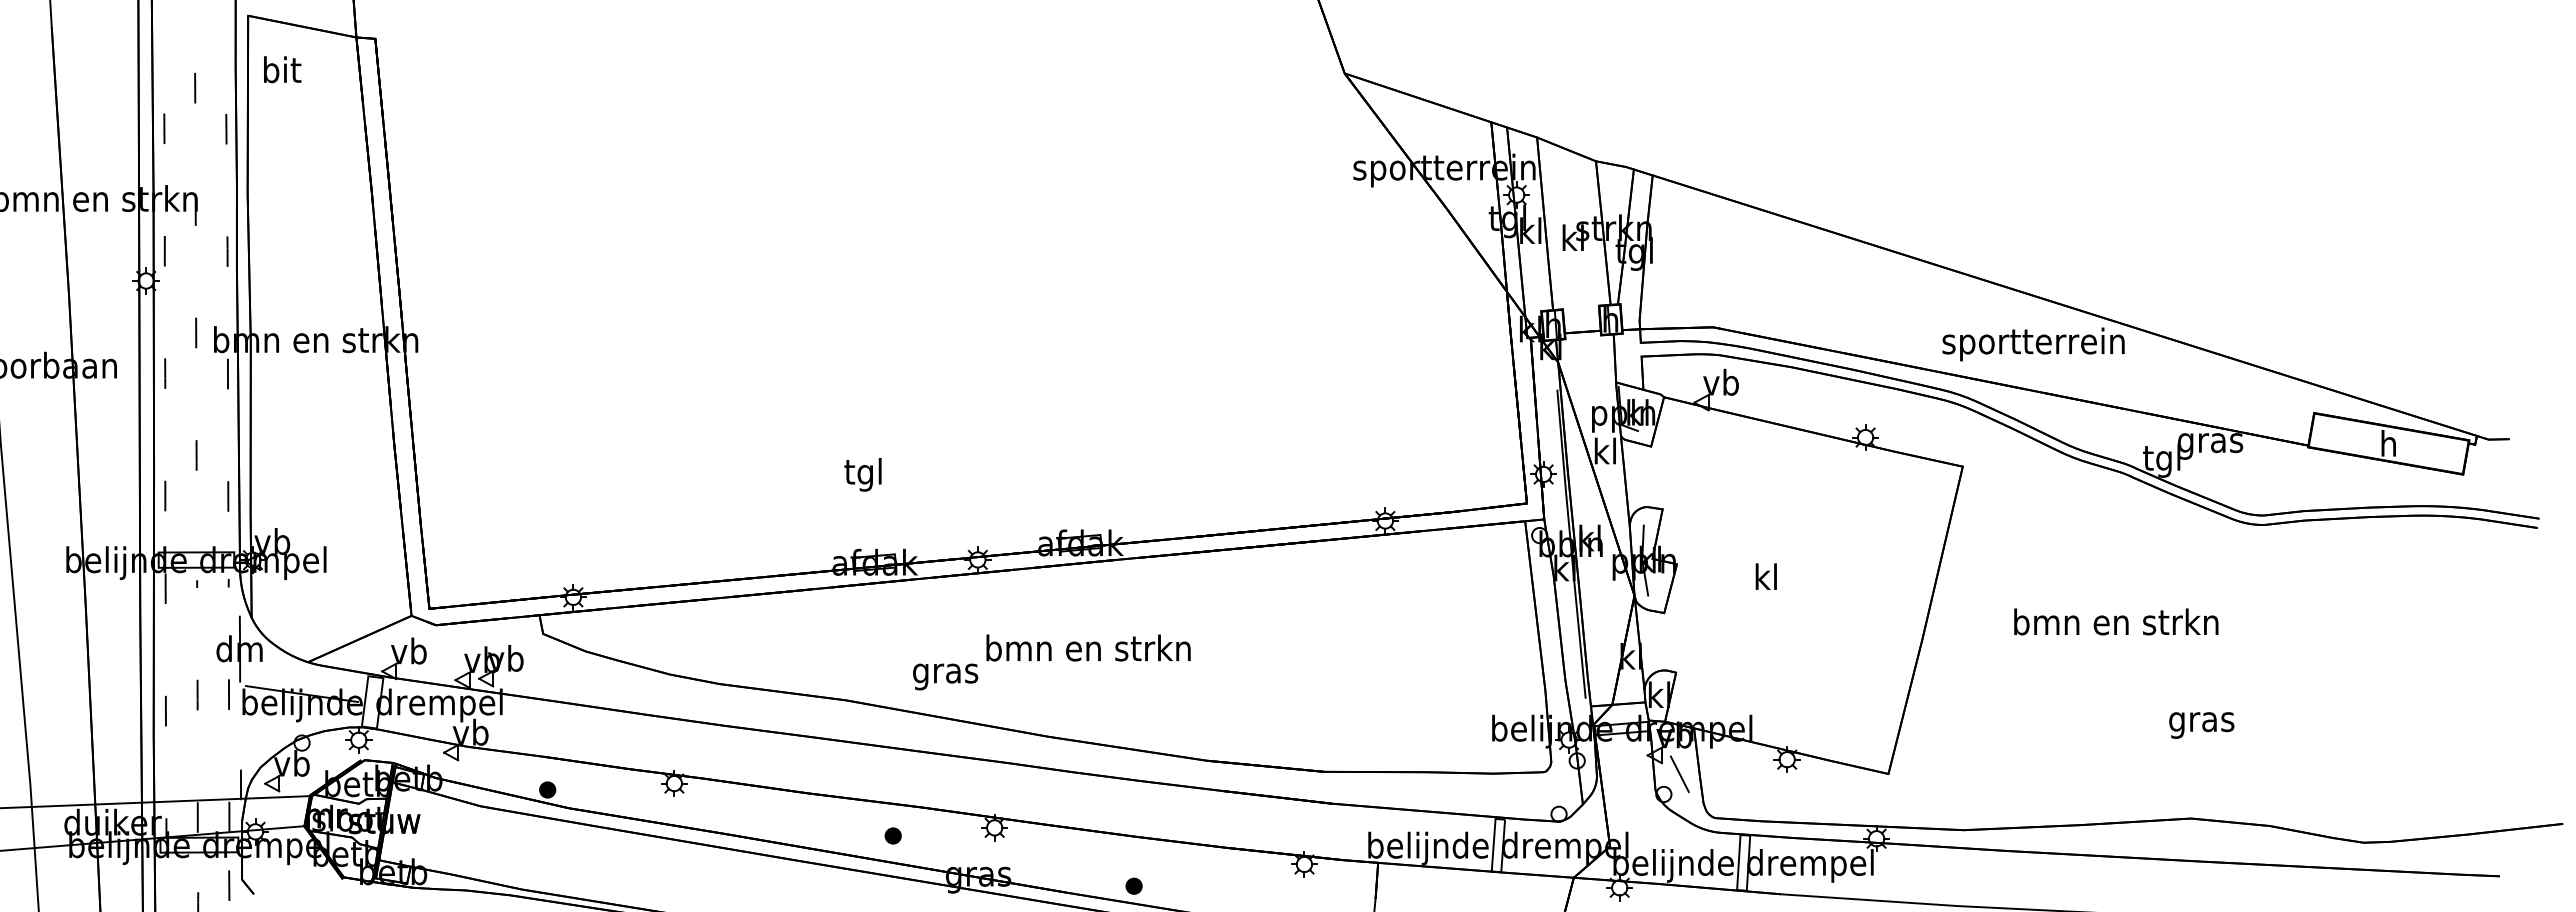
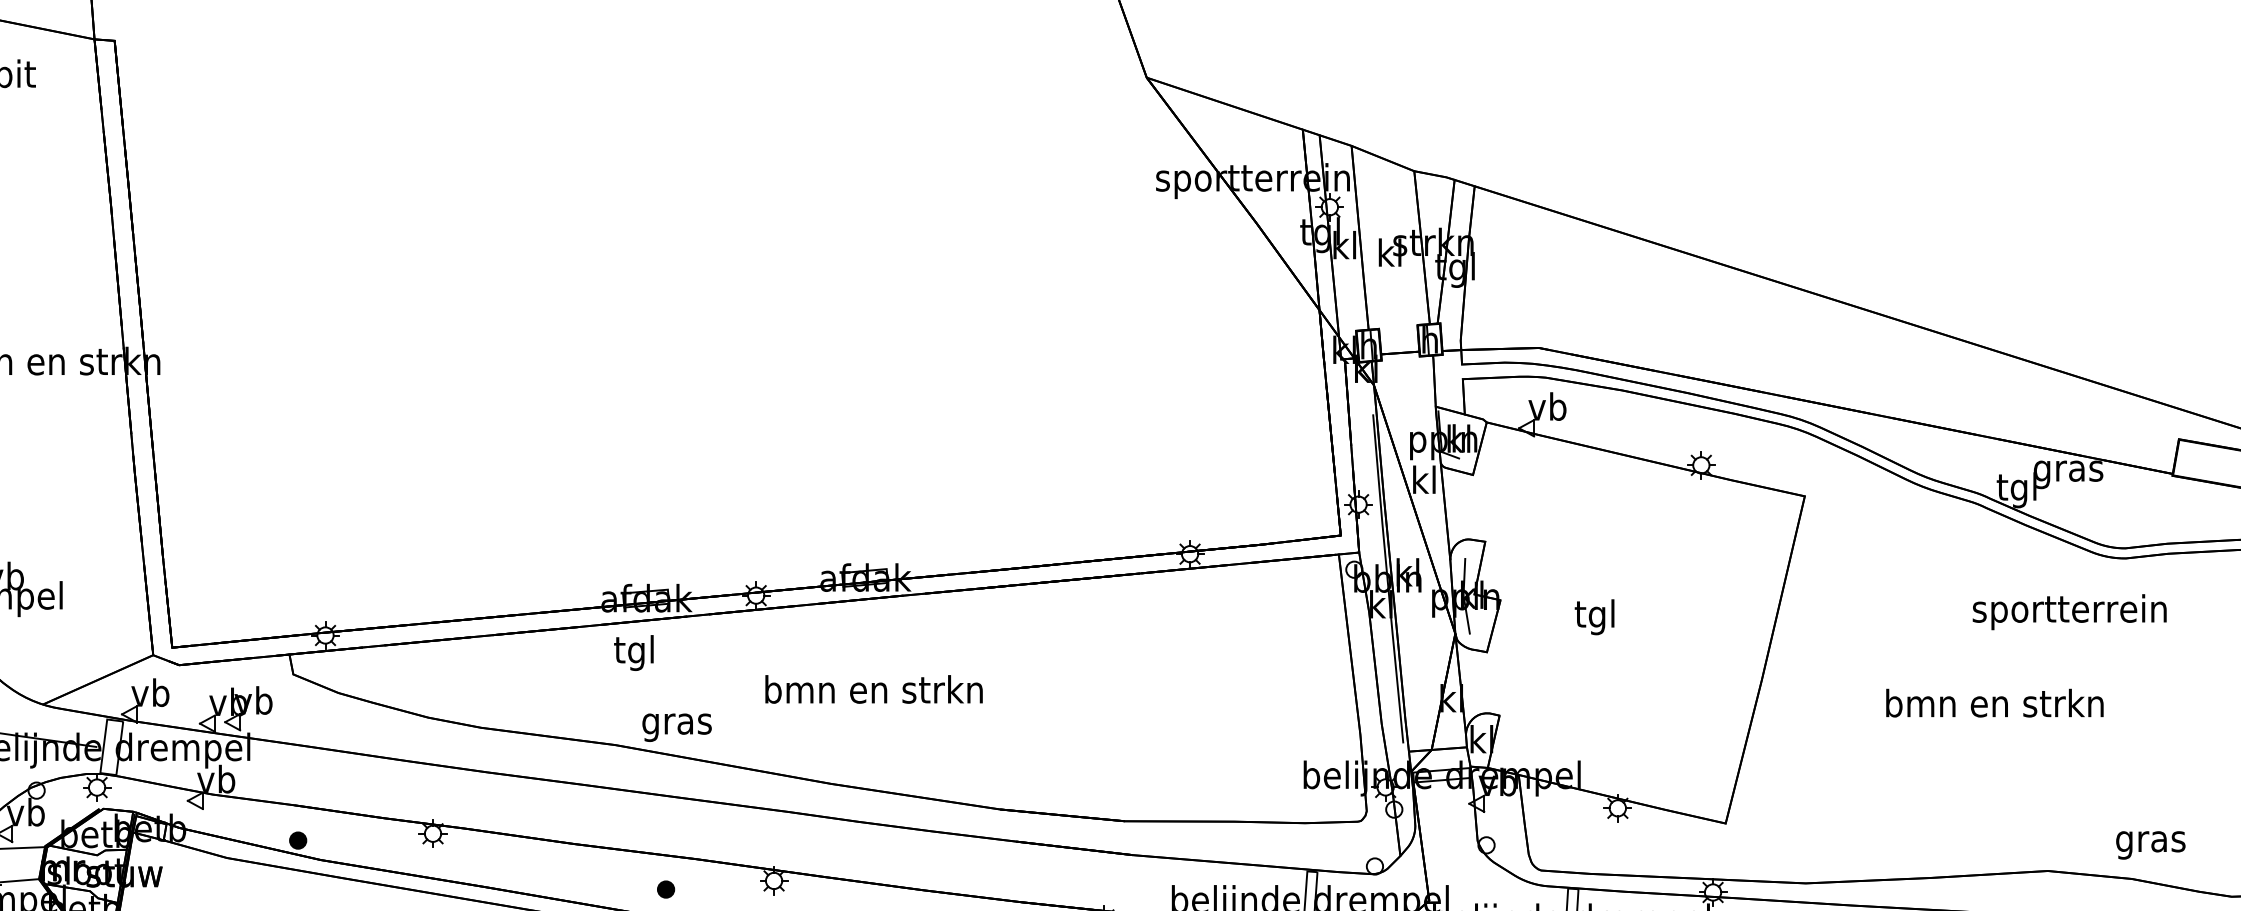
text: (2033, 344) -> (2069, 612), moved
text: (862, 474) -> (633, 652), moved
text: (1764, 580) -> (1593, 617), kl -> tgl
text: (2116, 621) -> (1995, 702), moved
text: (945, 676) -> (676, 727), moved
text: (2201, 725) -> (2150, 845), moved
line: (1679, 773) -> (1503, 823), removed

